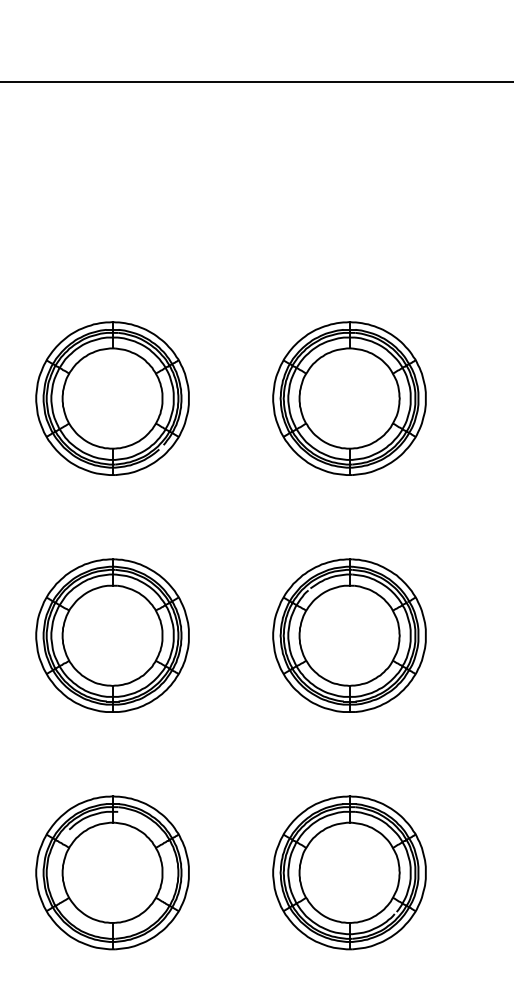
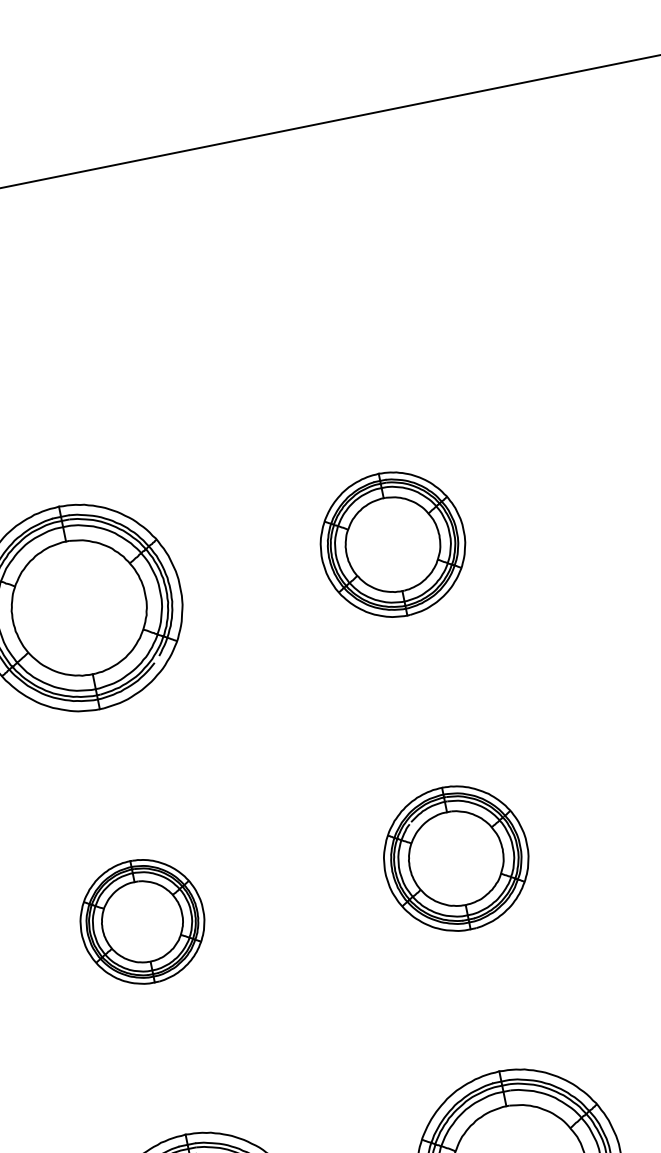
part: (349, 398) -> (392, 544), size x0.7
part: (112, 635) -> (142, 921), size x0.6
part: (349, 635) -> (456, 858), size x0.7

